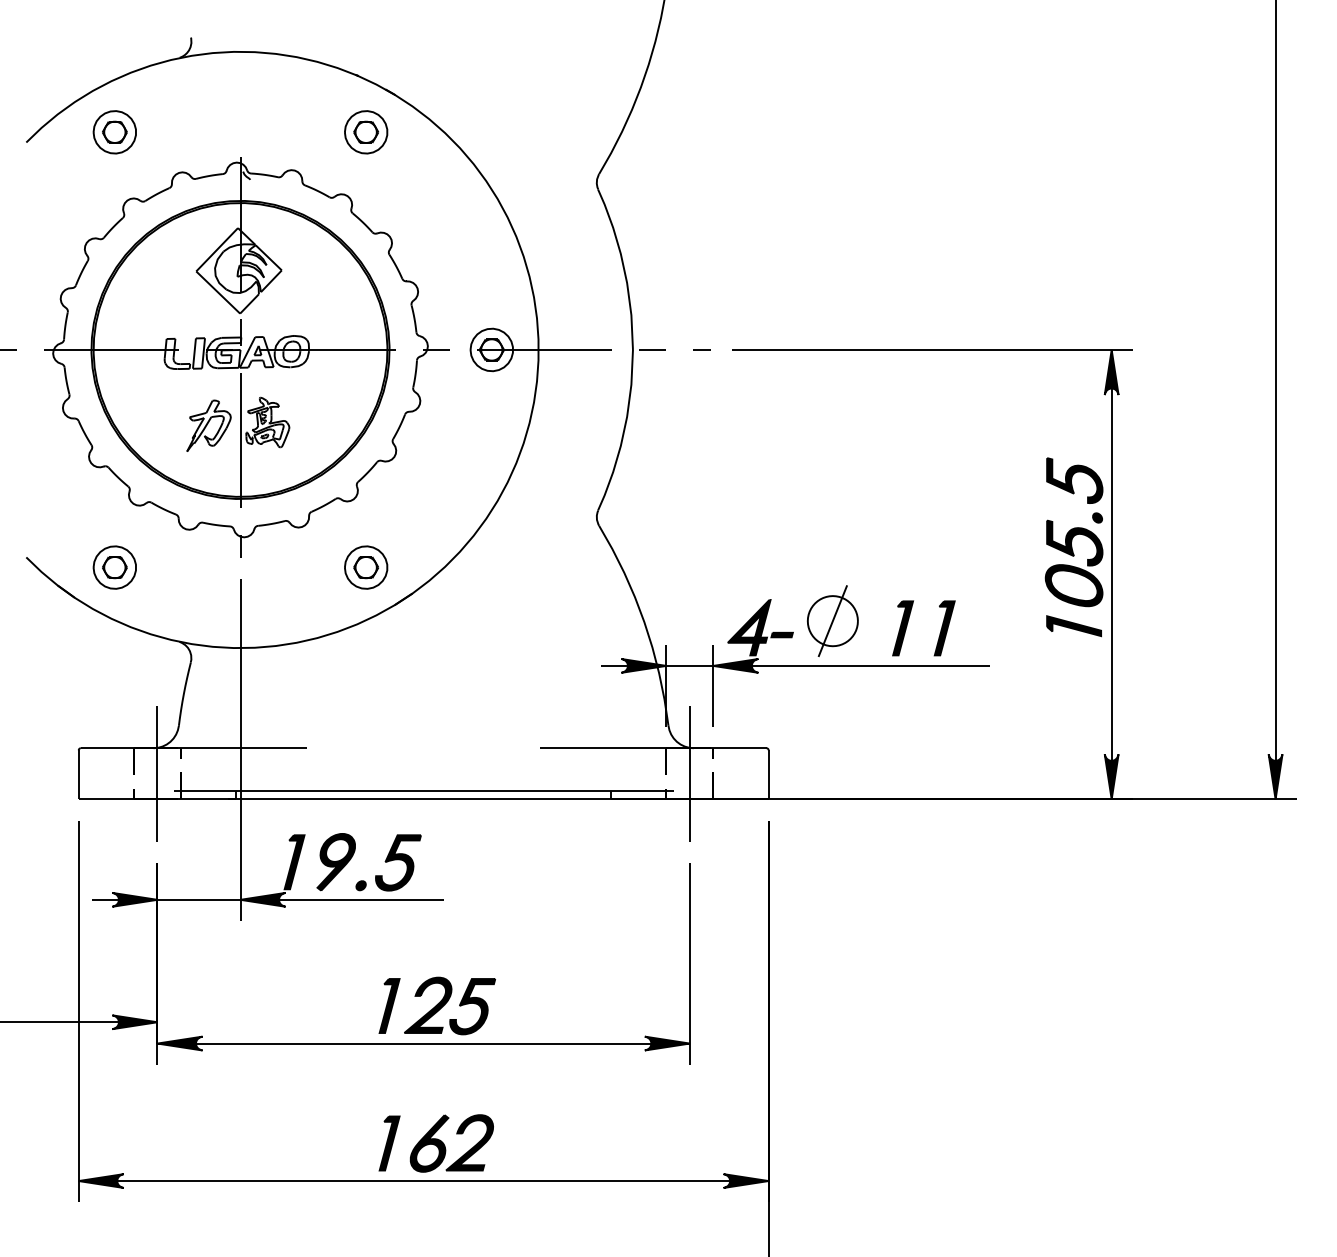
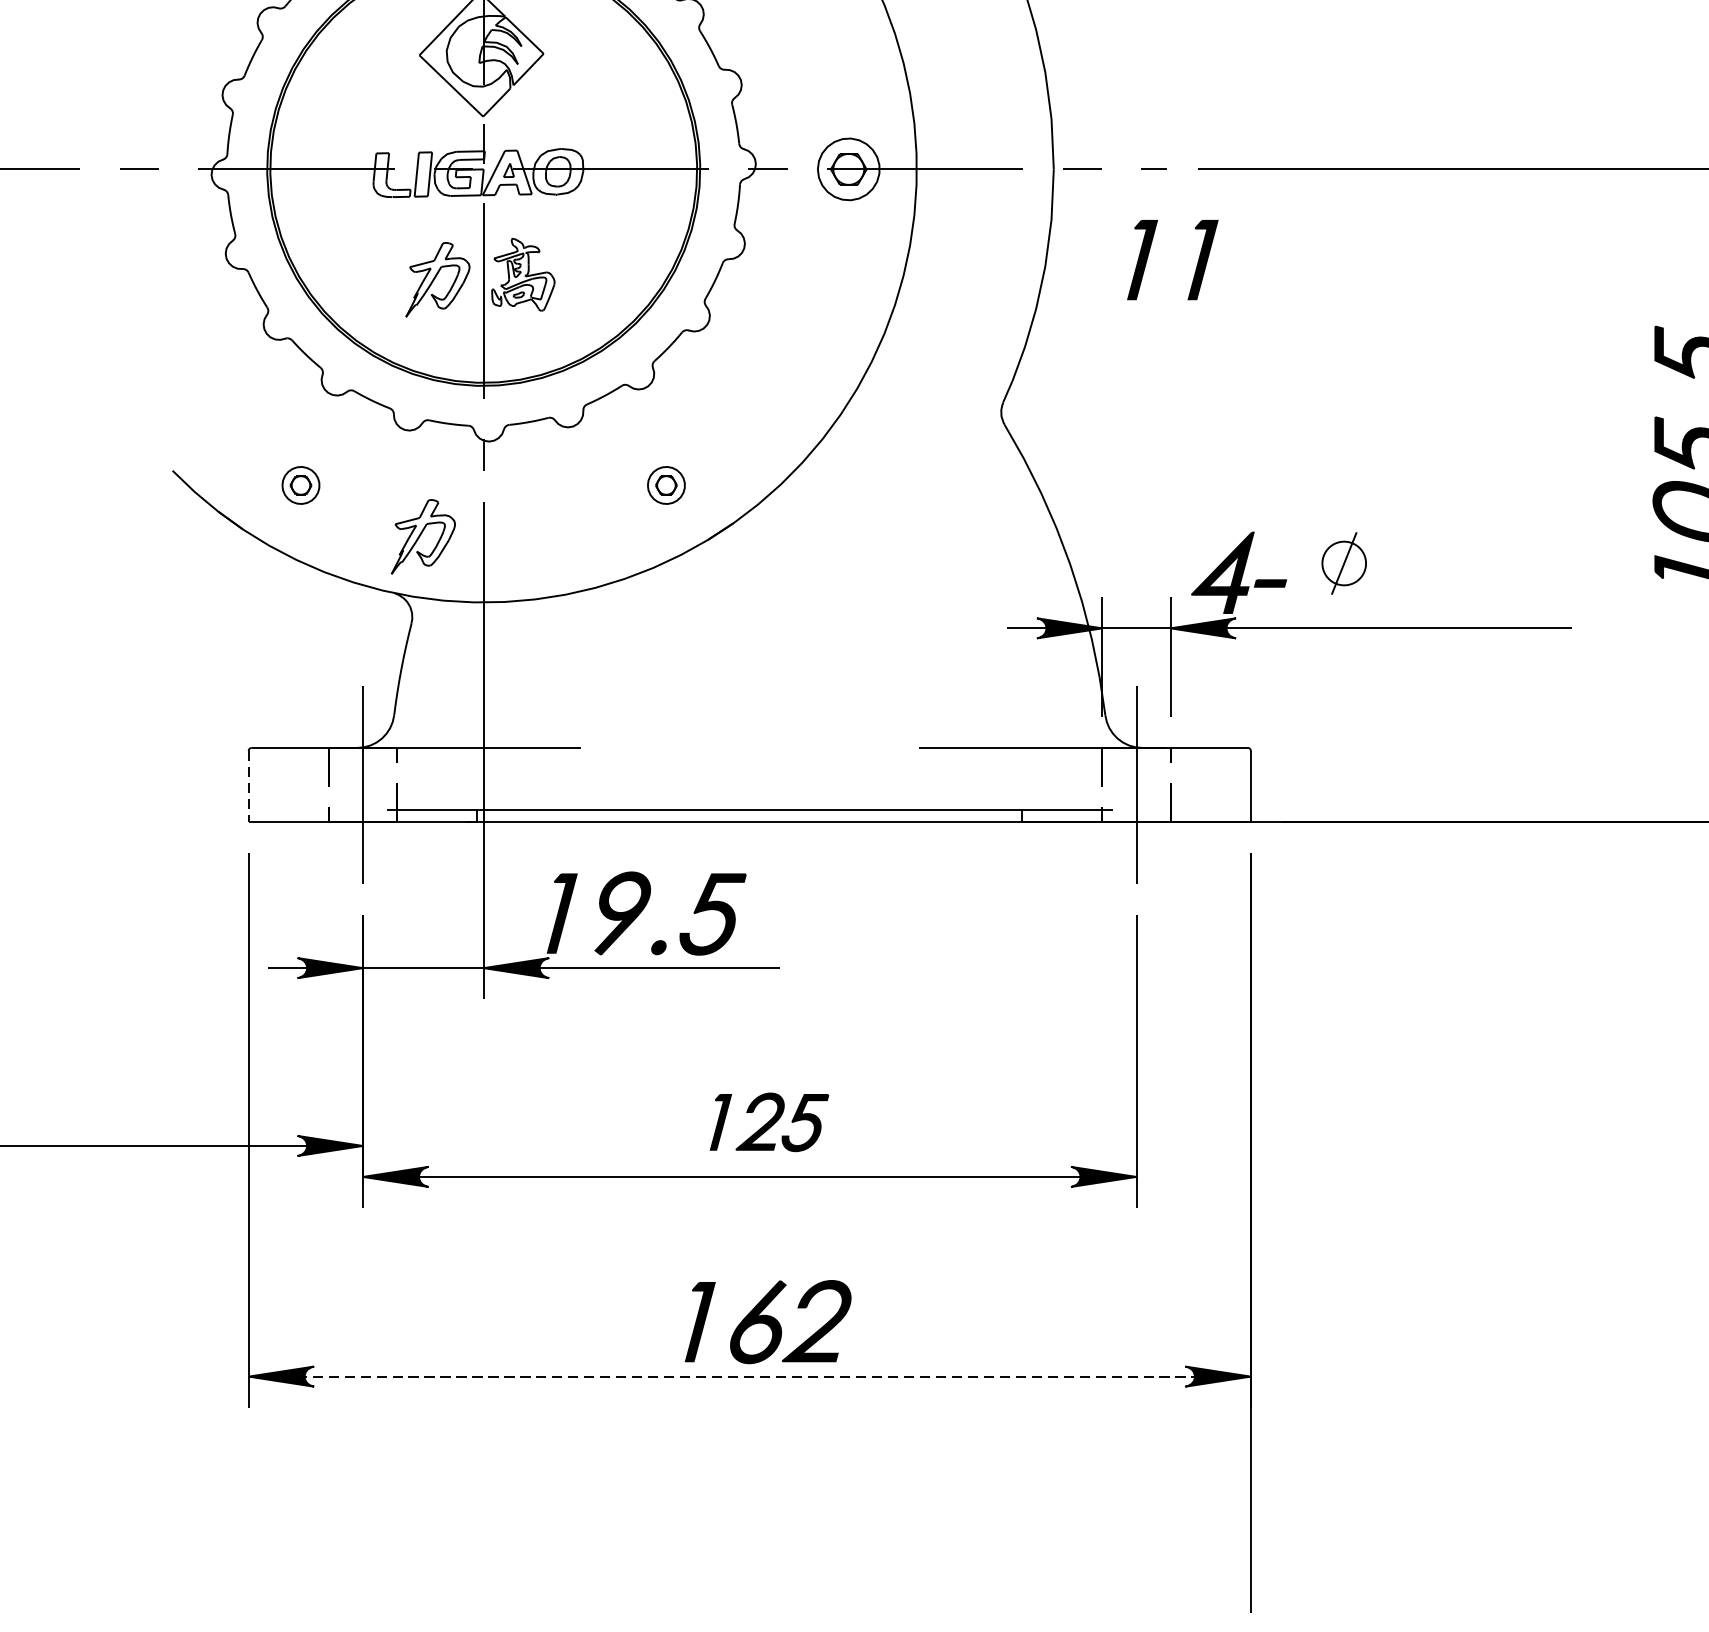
part: (114, 567) -> (300, 485), size x0.6
part: (366, 567) -> (666, 485), size x0.6
part: (198, 602) -> (422, 536), added
part: (832, 621) -> (1343, 563), size x0.6
part: (907, 626) -> (1148, 257), moved
line: (78, 775) -> (248, 787), solid -> dashed
part: (436, 1005) -> (768, 1121), size x0.7
line: (423, 1181) -> (749, 1377), solid -> dashed

